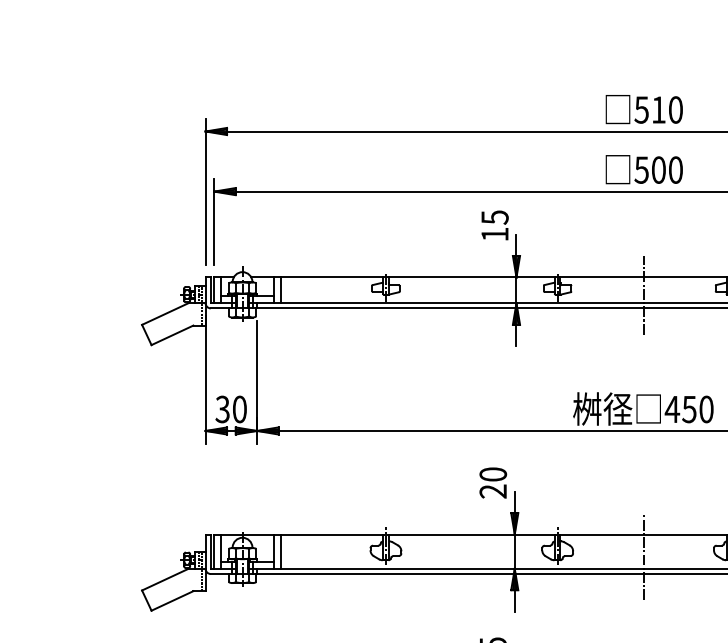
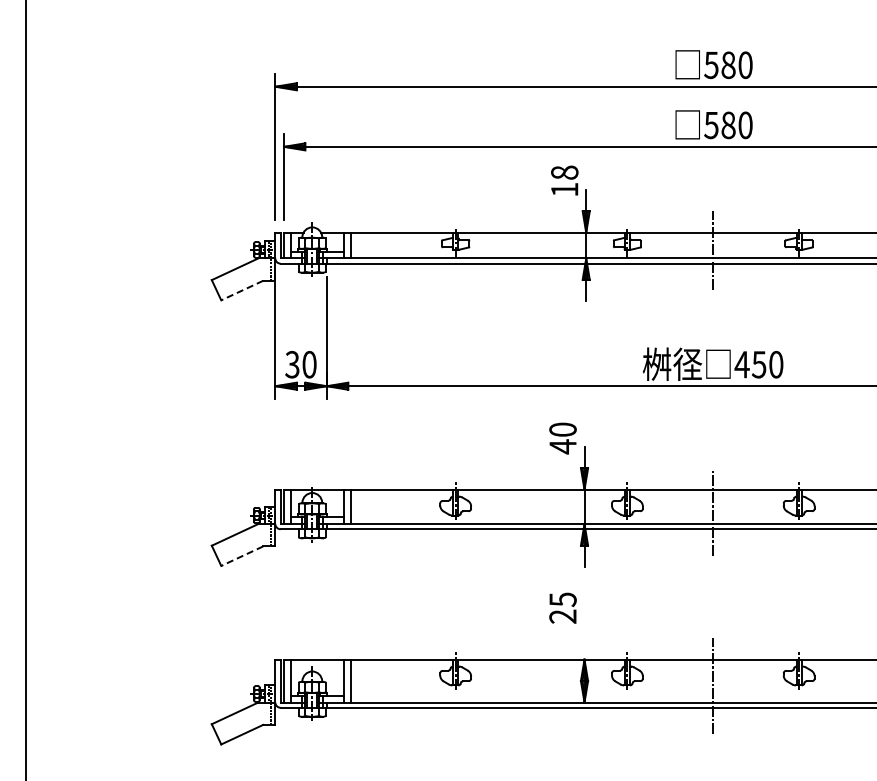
text: (658, 110) -> (728, 65), 510 -> 580
text: (658, 170) -> (728, 125), 500 -> 580
text: (494, 217) -> (564, 172), 15 -> 18
line: (171, 335) -> (241, 290), solid -> dashed
text: (492, 491) -> (562, 446), 20 -> 40
line: (171, 601) -> (241, 556), solid -> dashed

